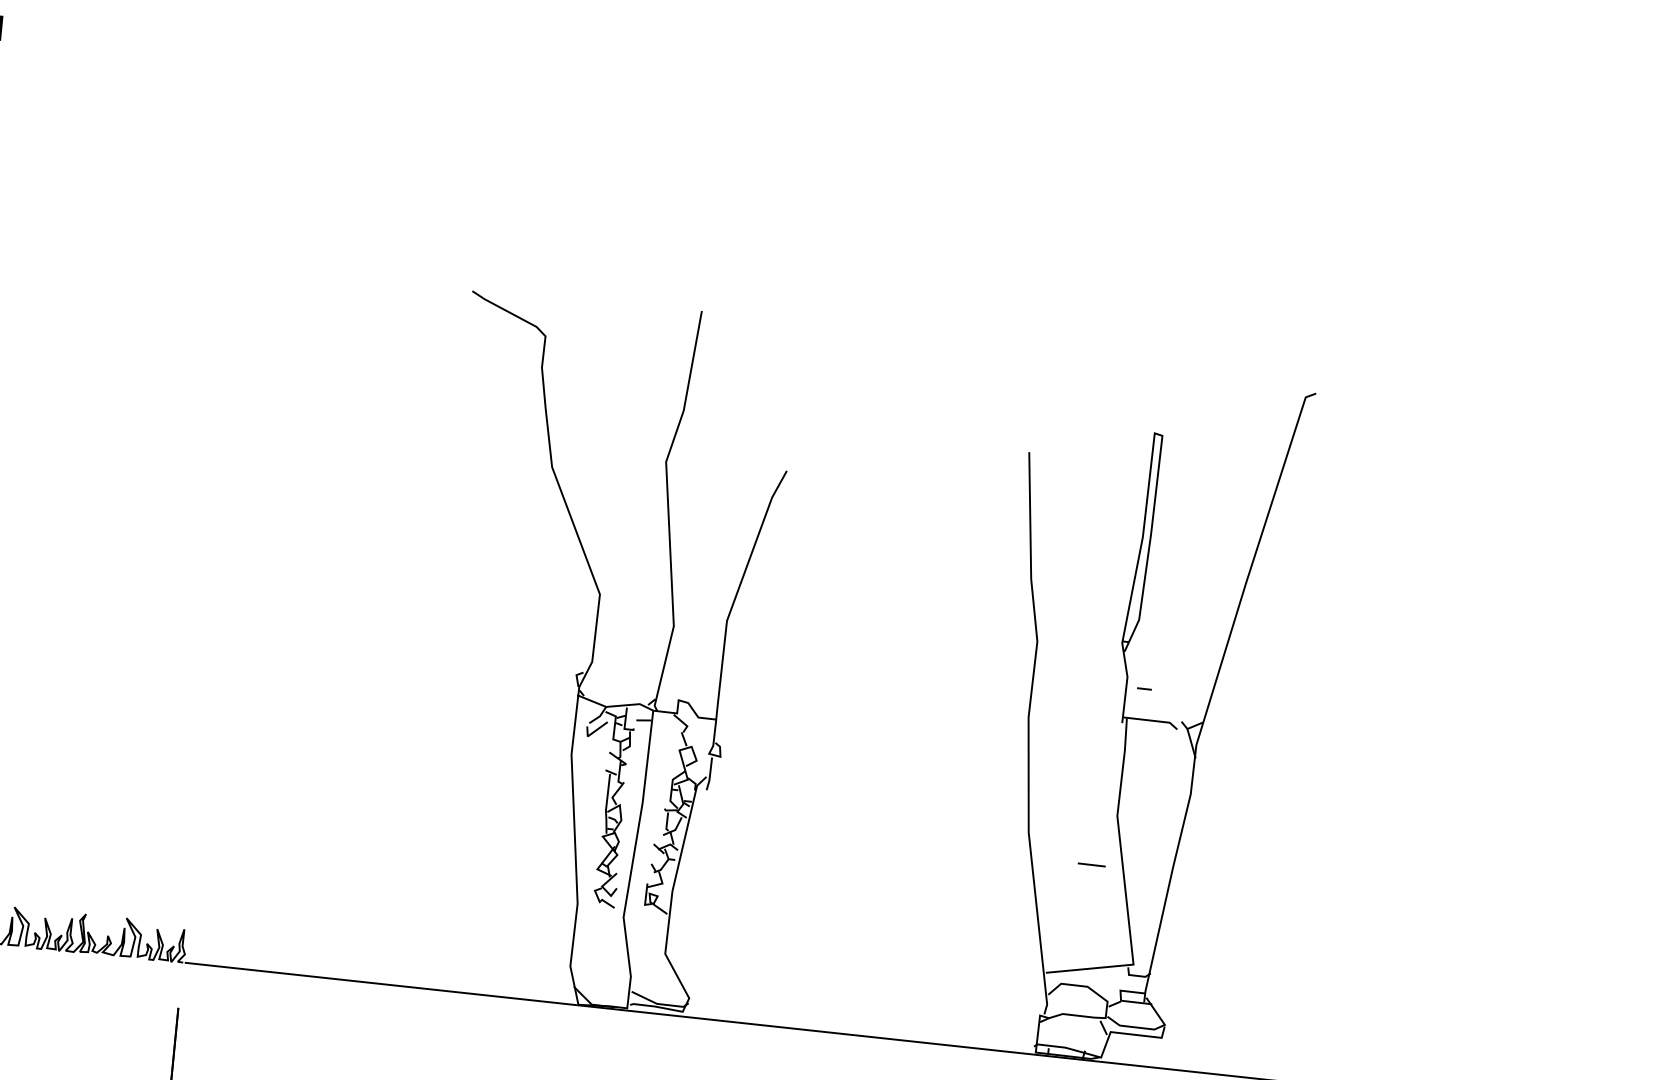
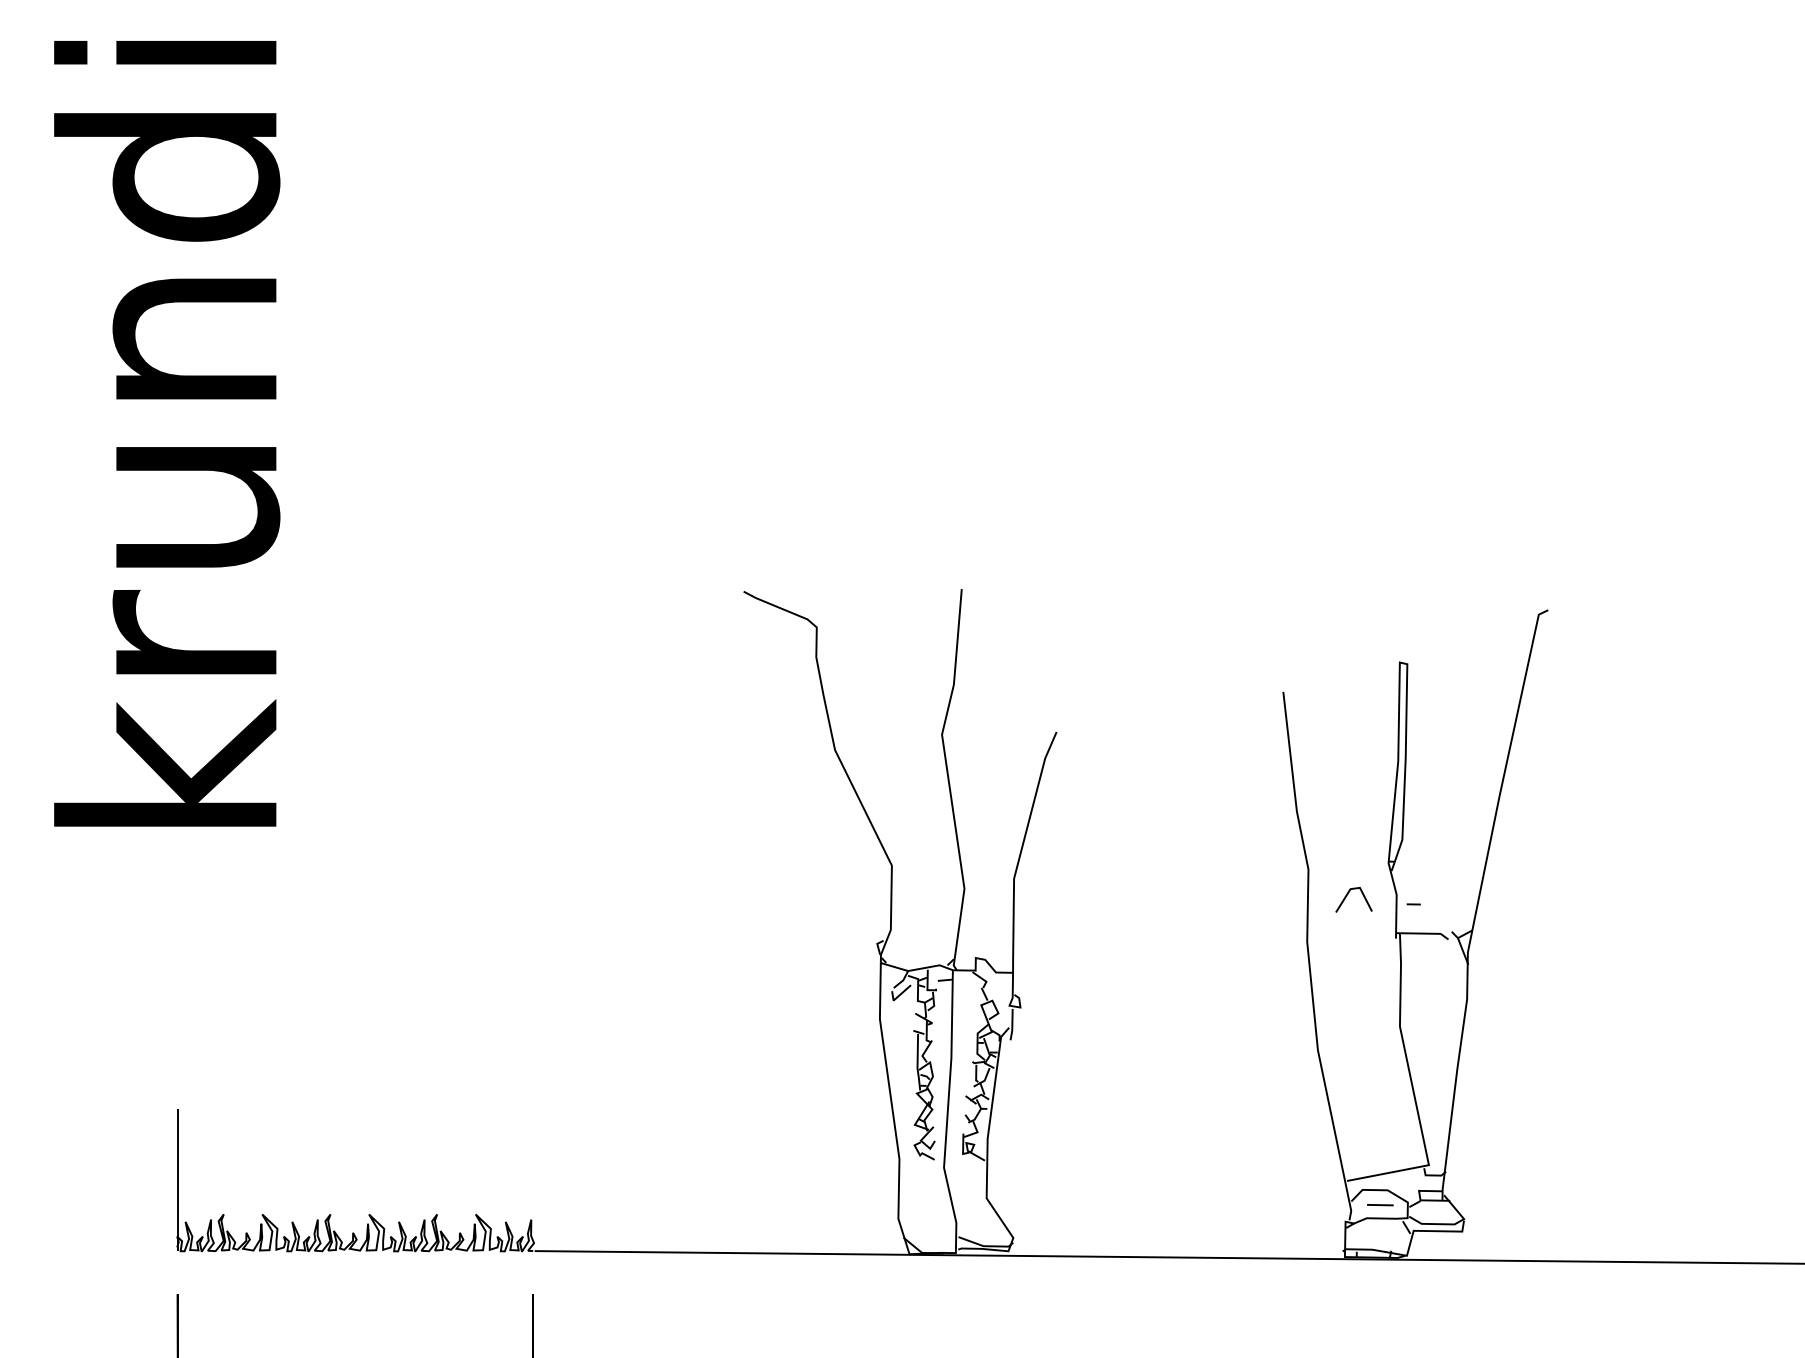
line: (1075, 673) -> (1347, 896), added
line: (1091, 865) -> (1380, 1205), moved

